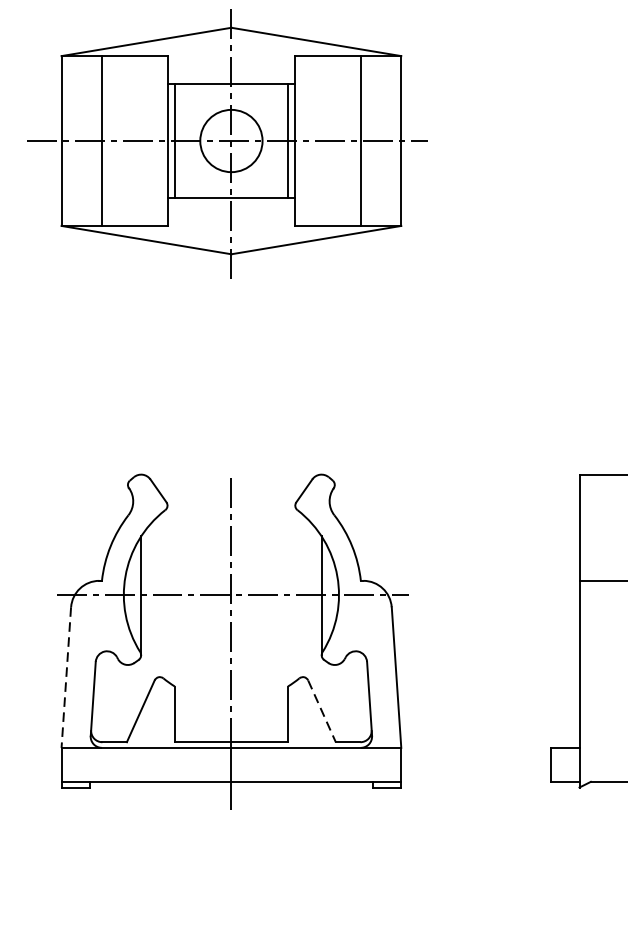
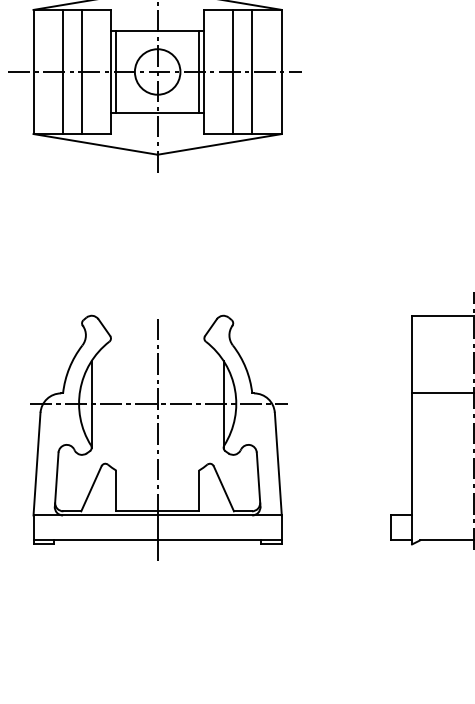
line: (128, 140) -> (82, 71), added
line: (335, 140) -> (233, 71), added
line: (66, 678) -> (37, 464), dashed -> solid
line: (321, 710) -> (223, 488), dashed -> solid

